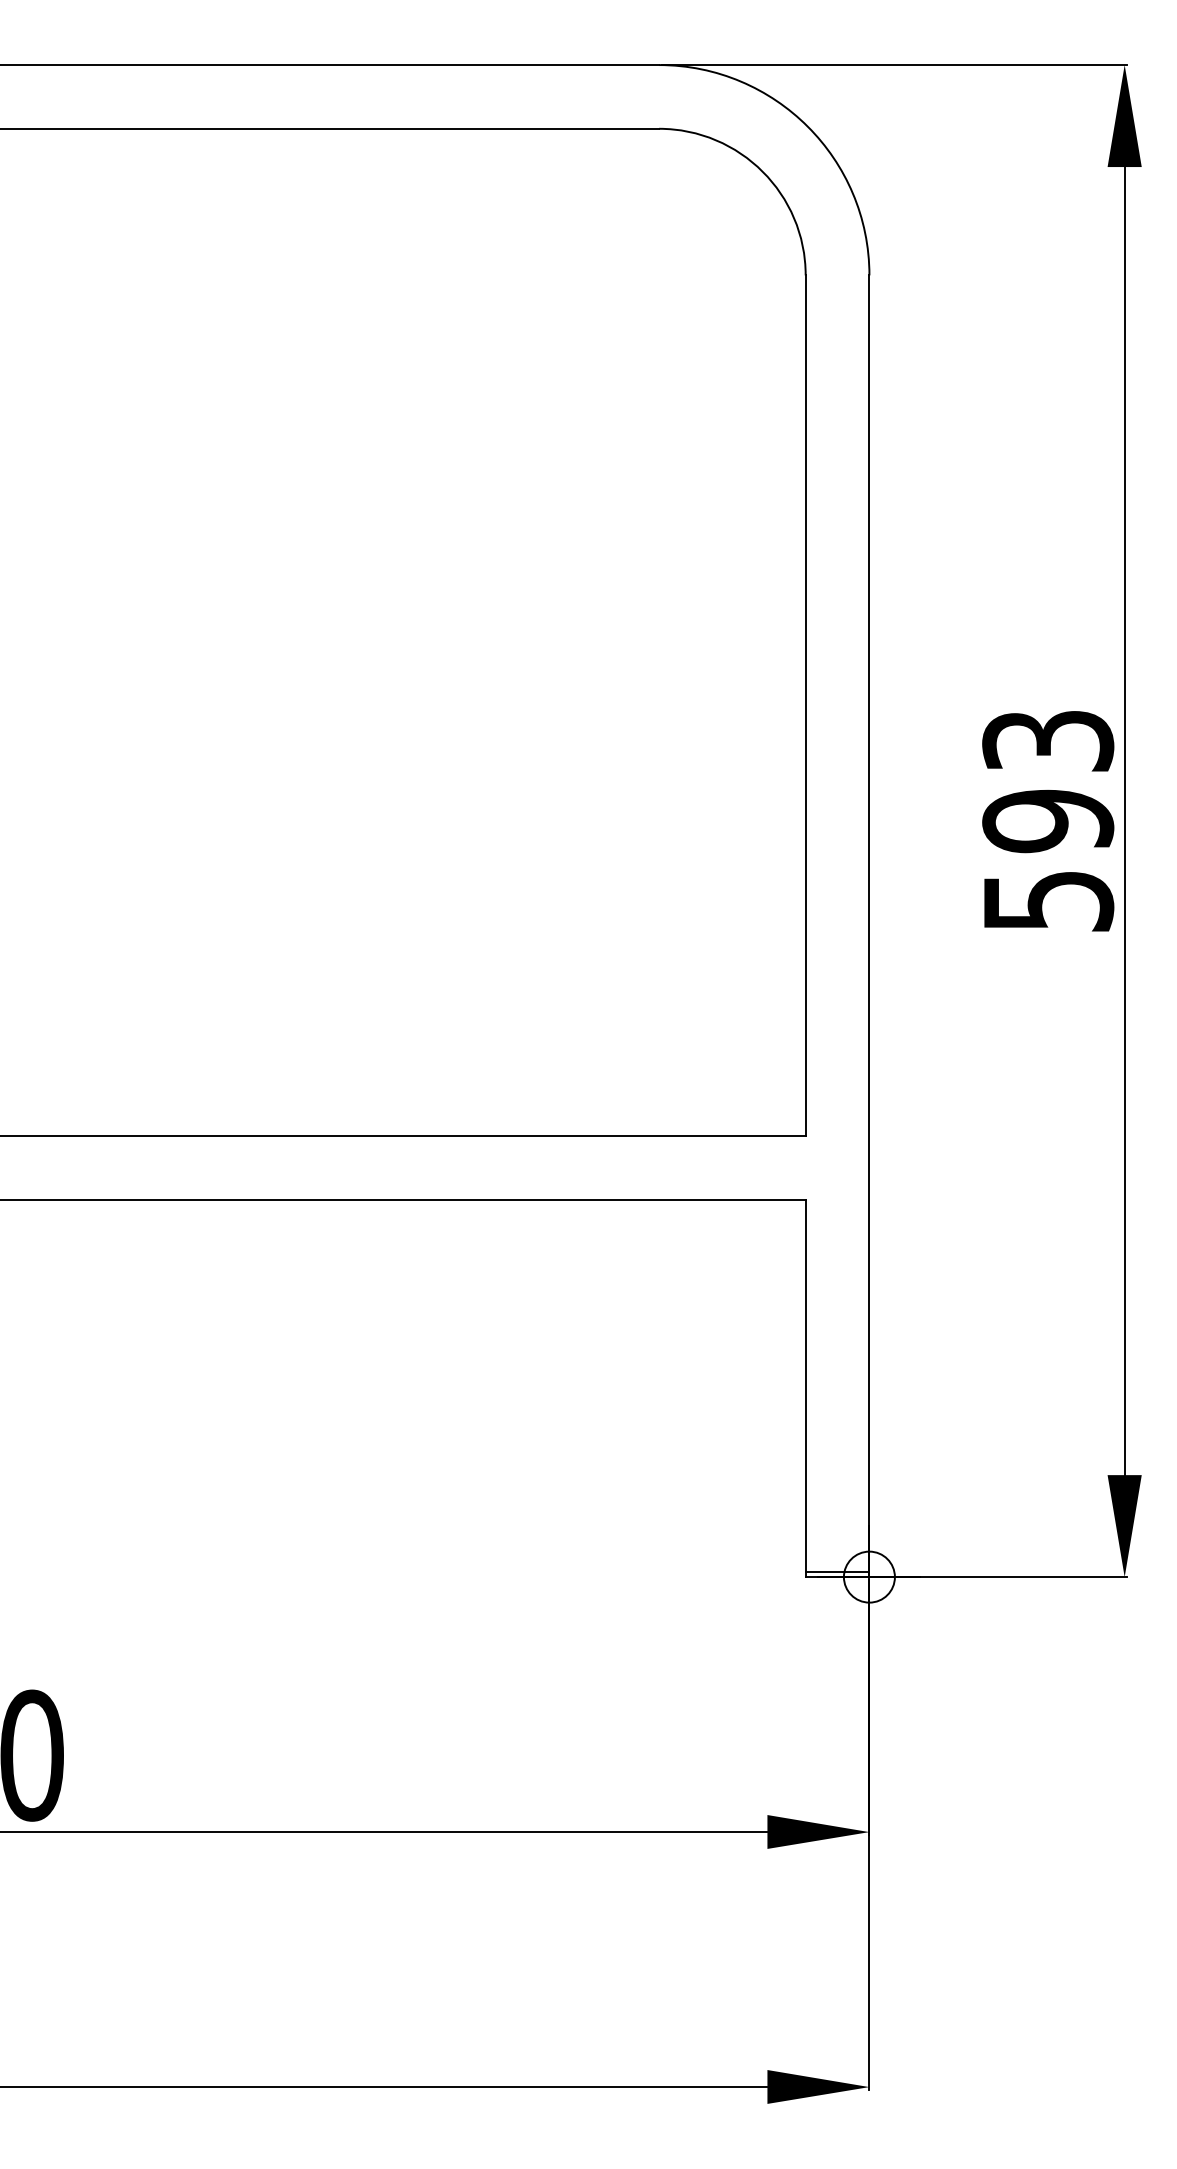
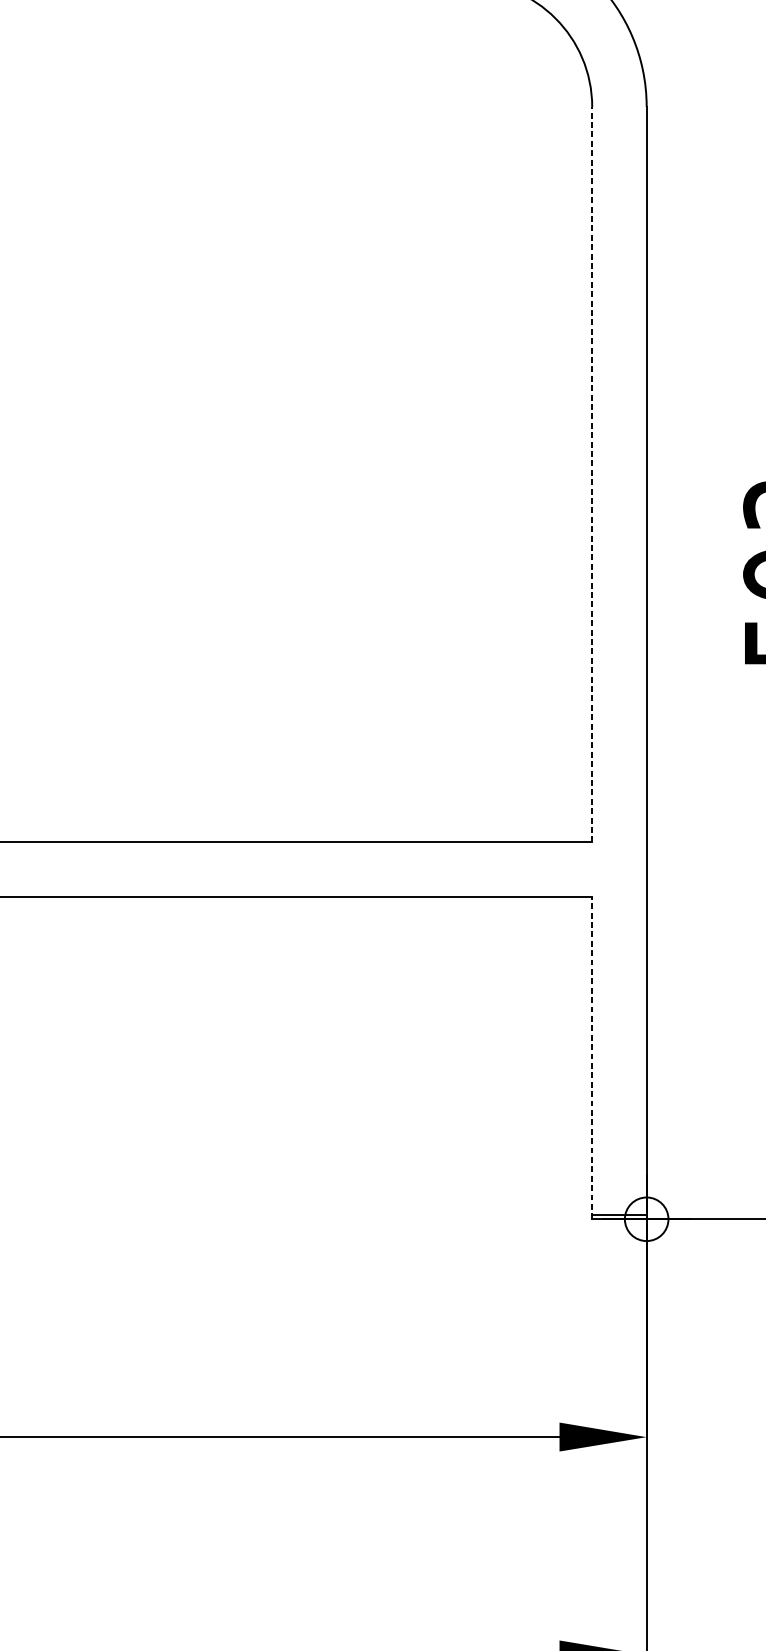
line: (805, 705) -> (592, 474), solid -> dashed
line: (805, 1388) -> (592, 1058), solid -> dashed

